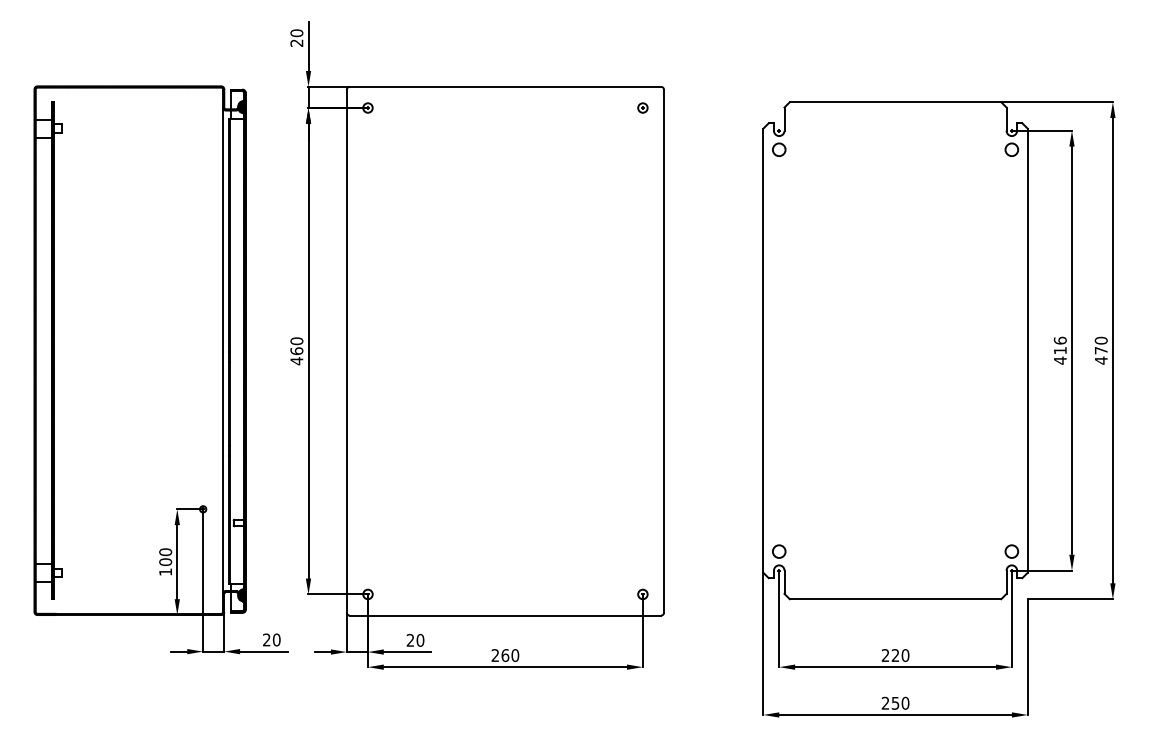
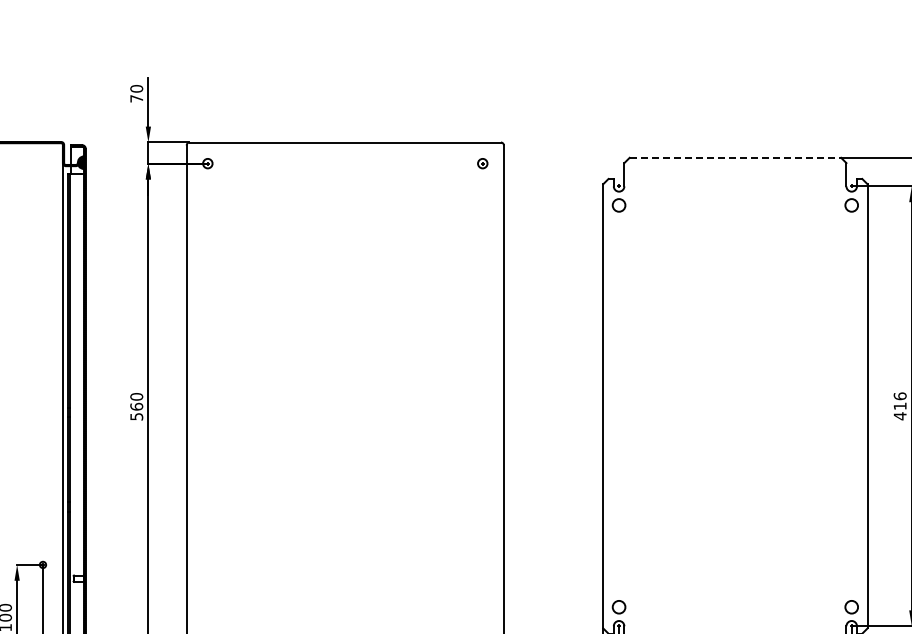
text: (296, 42) -> (136, 98), 20 -> 70
line: (895, 102) -> (735, 158), solid -> dashed
text: (296, 361) -> (136, 417), 460 -> 560

